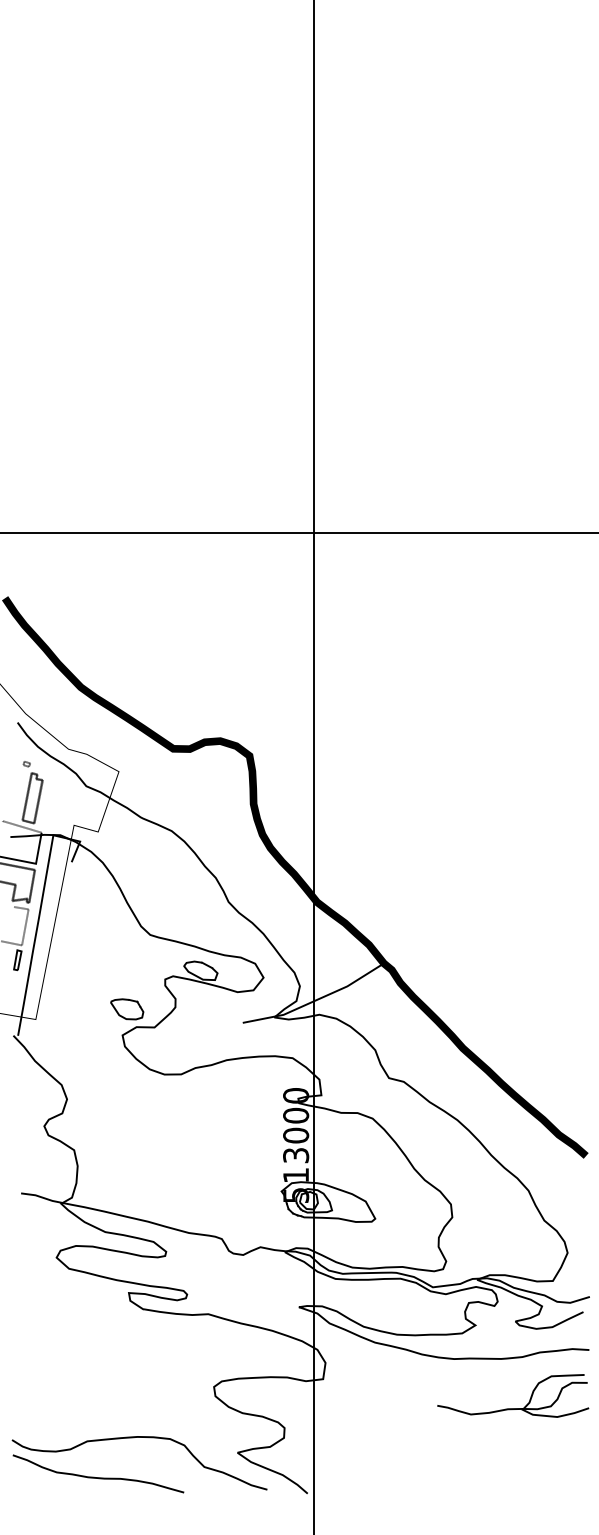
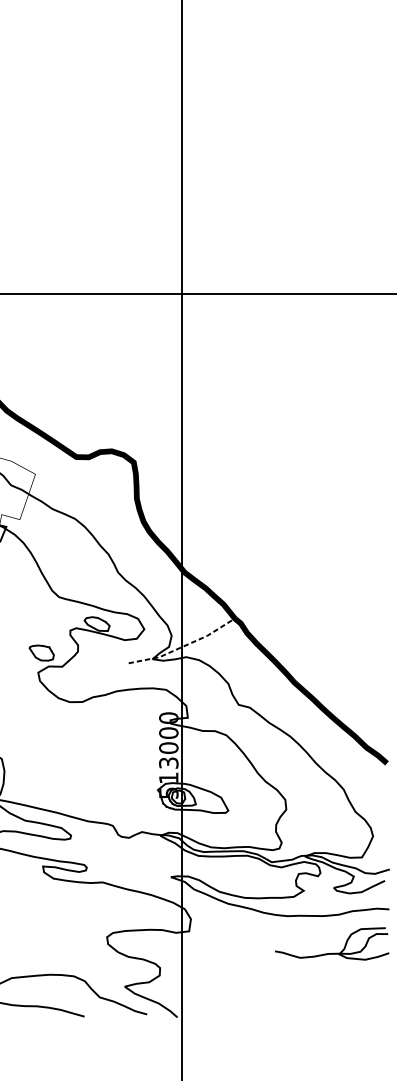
line: (316, 1000) -> (184, 646), solid -> dashed

